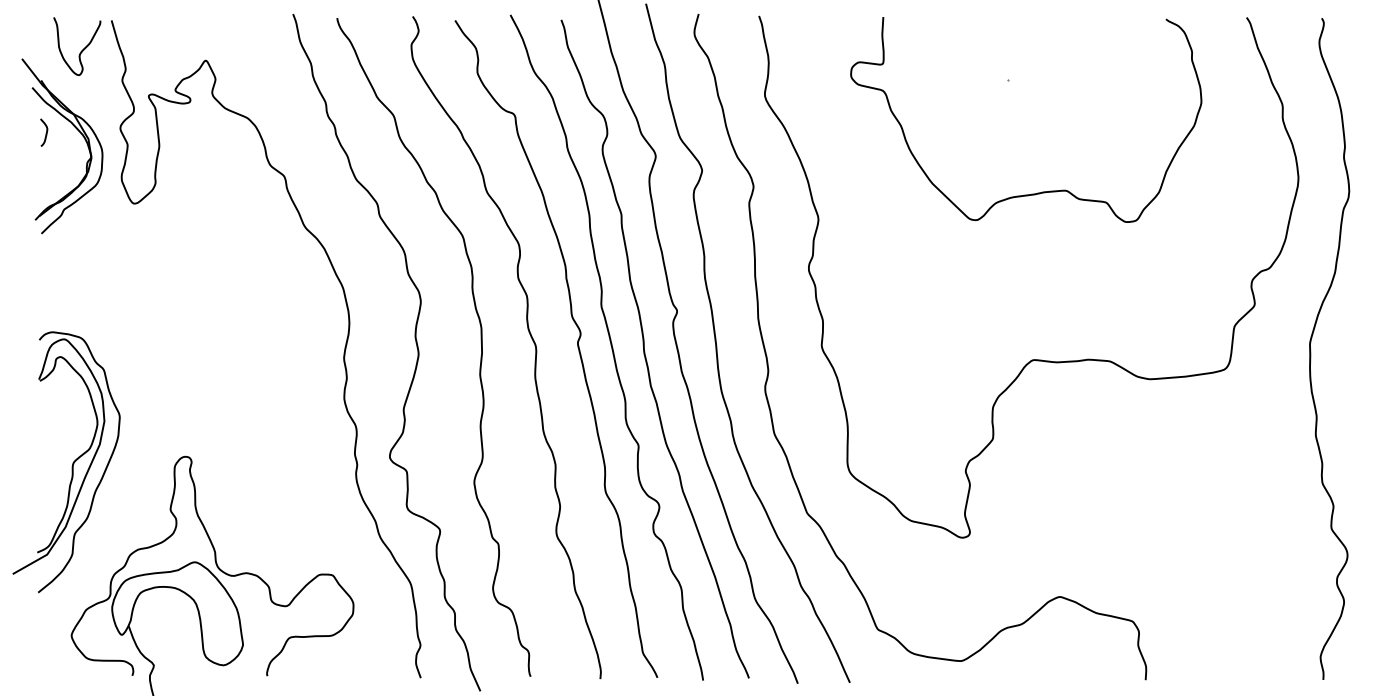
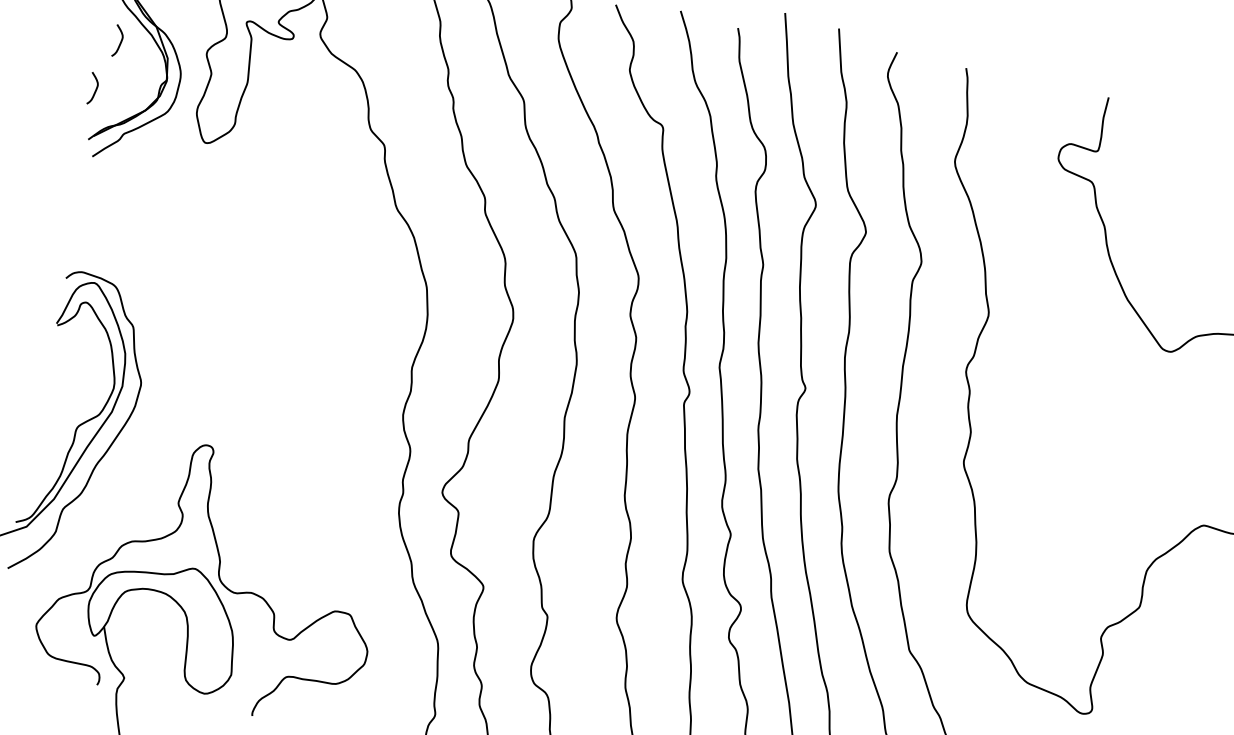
curve: (32, 177) -> (94, 89), added

